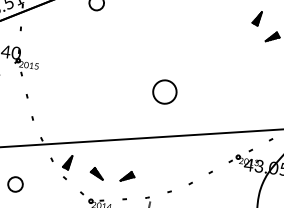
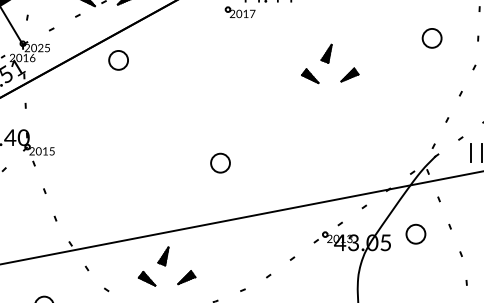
part: (242, 34) -> (310, 76), added
circle: (164, 91) -> (220, 162), size x0.62
part: (67, 162) -> (163, 256), moved

